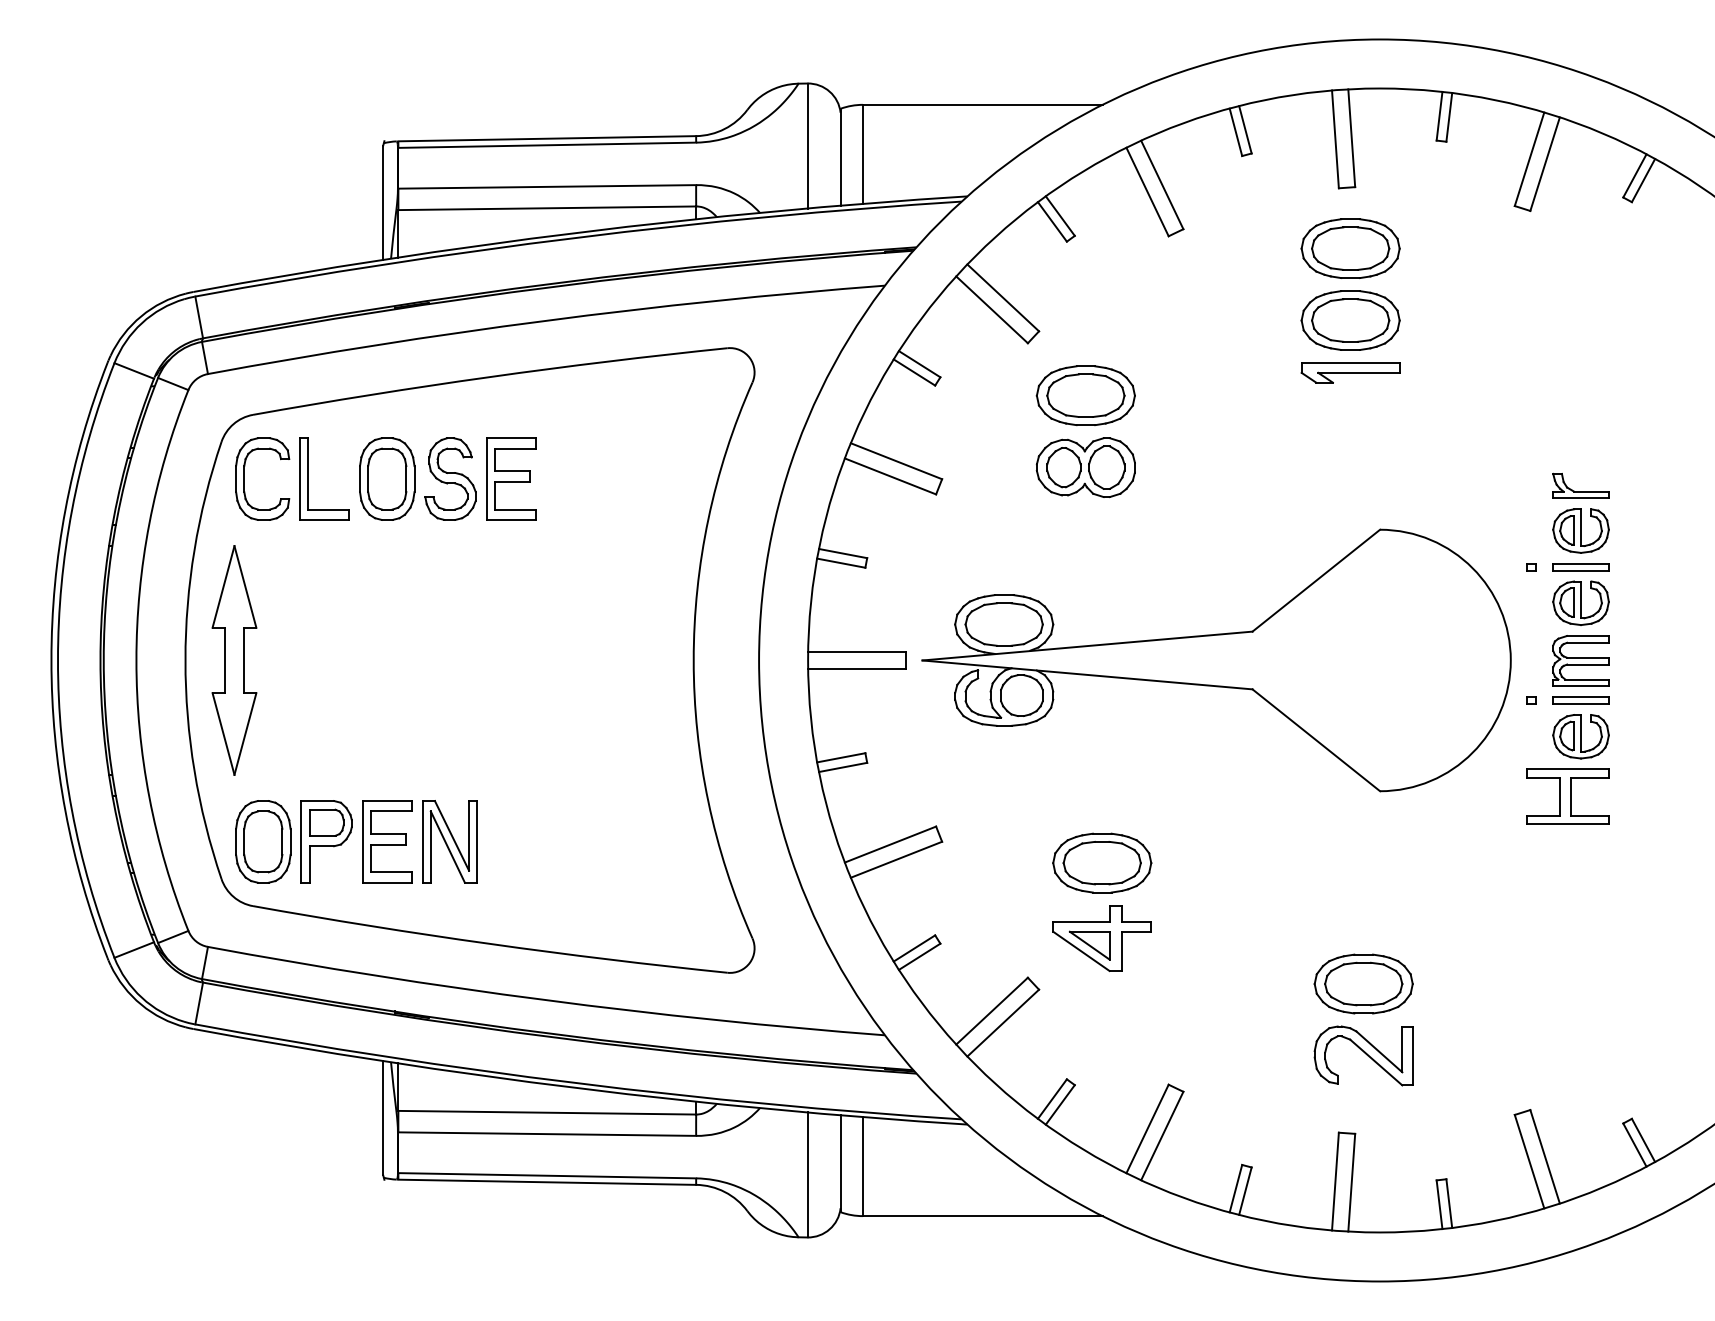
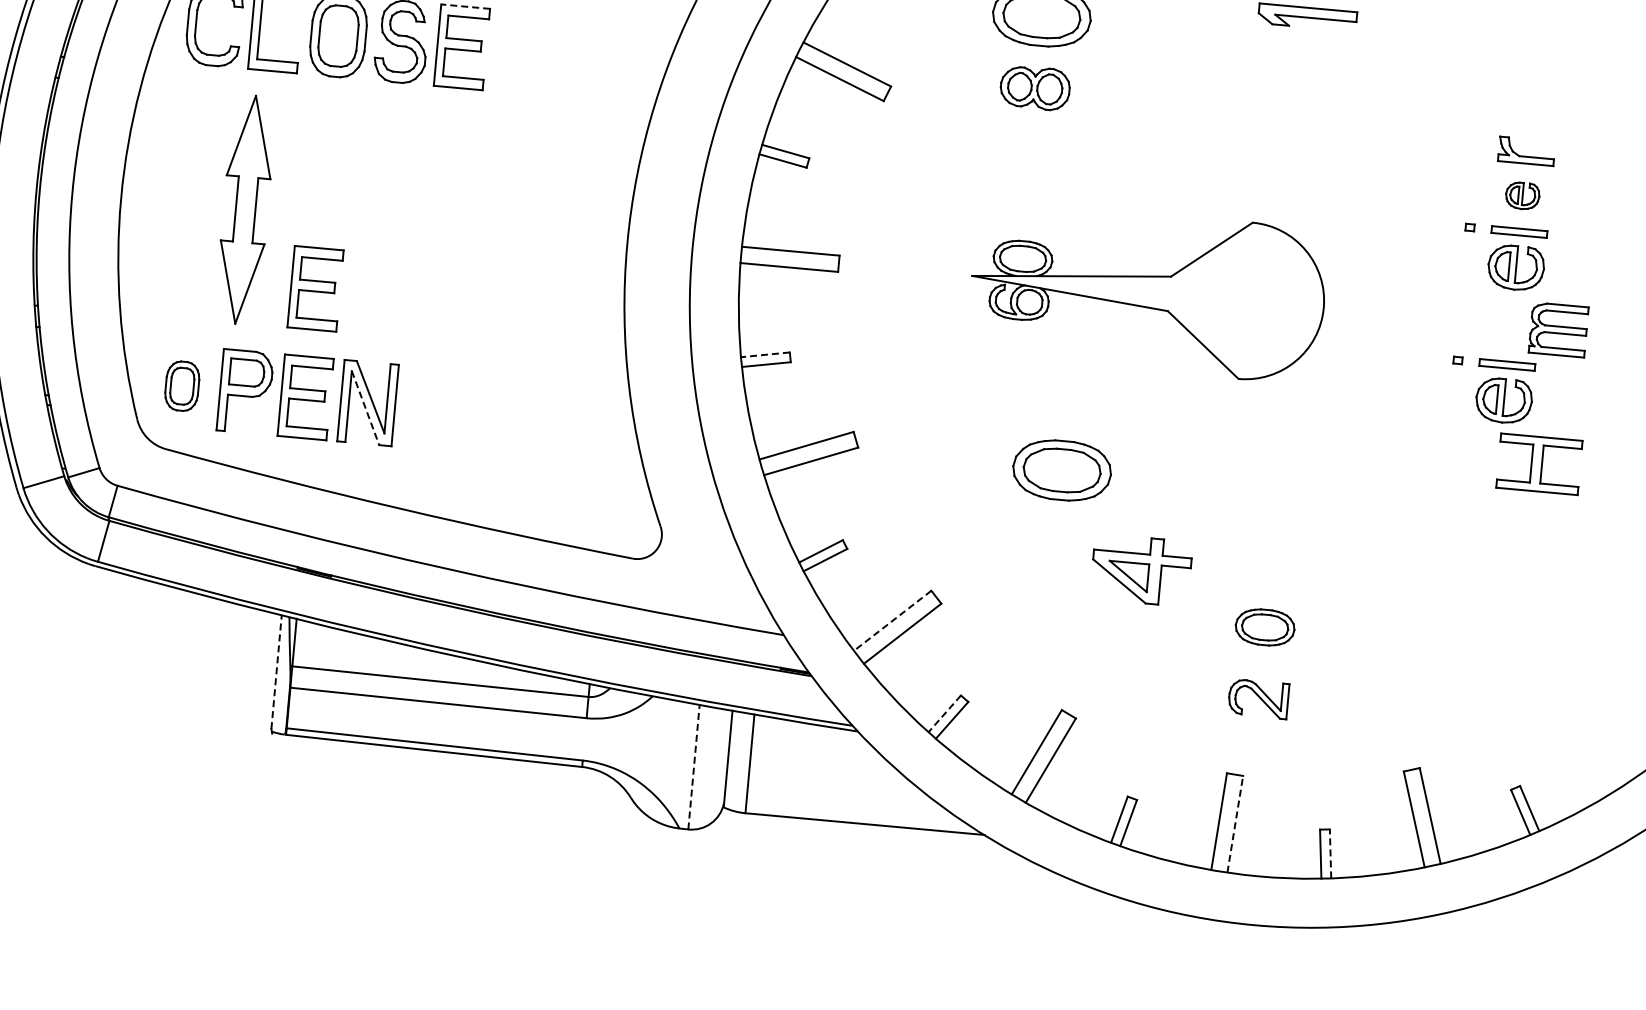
line: (511, 438) -> (465, 6), solid -> dashed
part: (1085, 467) -> (1034, 87), size x0.7
part: (1580, 530) -> (1522, 195), size x0.6
part: (234, 660) -> (245, 209), moved
part: (1216, 660) -> (1147, 291), size x0.6
part: (1580, 660) -> (1558, 329), moved
part: (387, 732) -> (315, 288), added
line: (841, 757) -> (765, 354), solid -> dashed
part: (1567, 796) -> (1538, 464), moved
part: (263, 841) -> (182, 385), size x0.6
line: (448, 847) -> (366, 408), solid -> dashed
part: (1102, 862) -> (1062, 469), moved
part: (1101, 938) -> (1140, 570), moved
part: (1363, 983) -> (1265, 626), size x0.6
line: (991, 1011) -> (892, 621), solid -> dashed
part: (1363, 1055) -> (1258, 698), size x0.6
line: (1052, 1099) -> (944, 714), solid -> dashed
line: (383, 1117) -> (276, 671), solid -> dashed
line: (807, 1174) -> (694, 766), solid -> dashed
line: (1351, 1182) -> (1235, 824), solid -> dashed
line: (1449, 1203) -> (1330, 853), solid -> dashed

